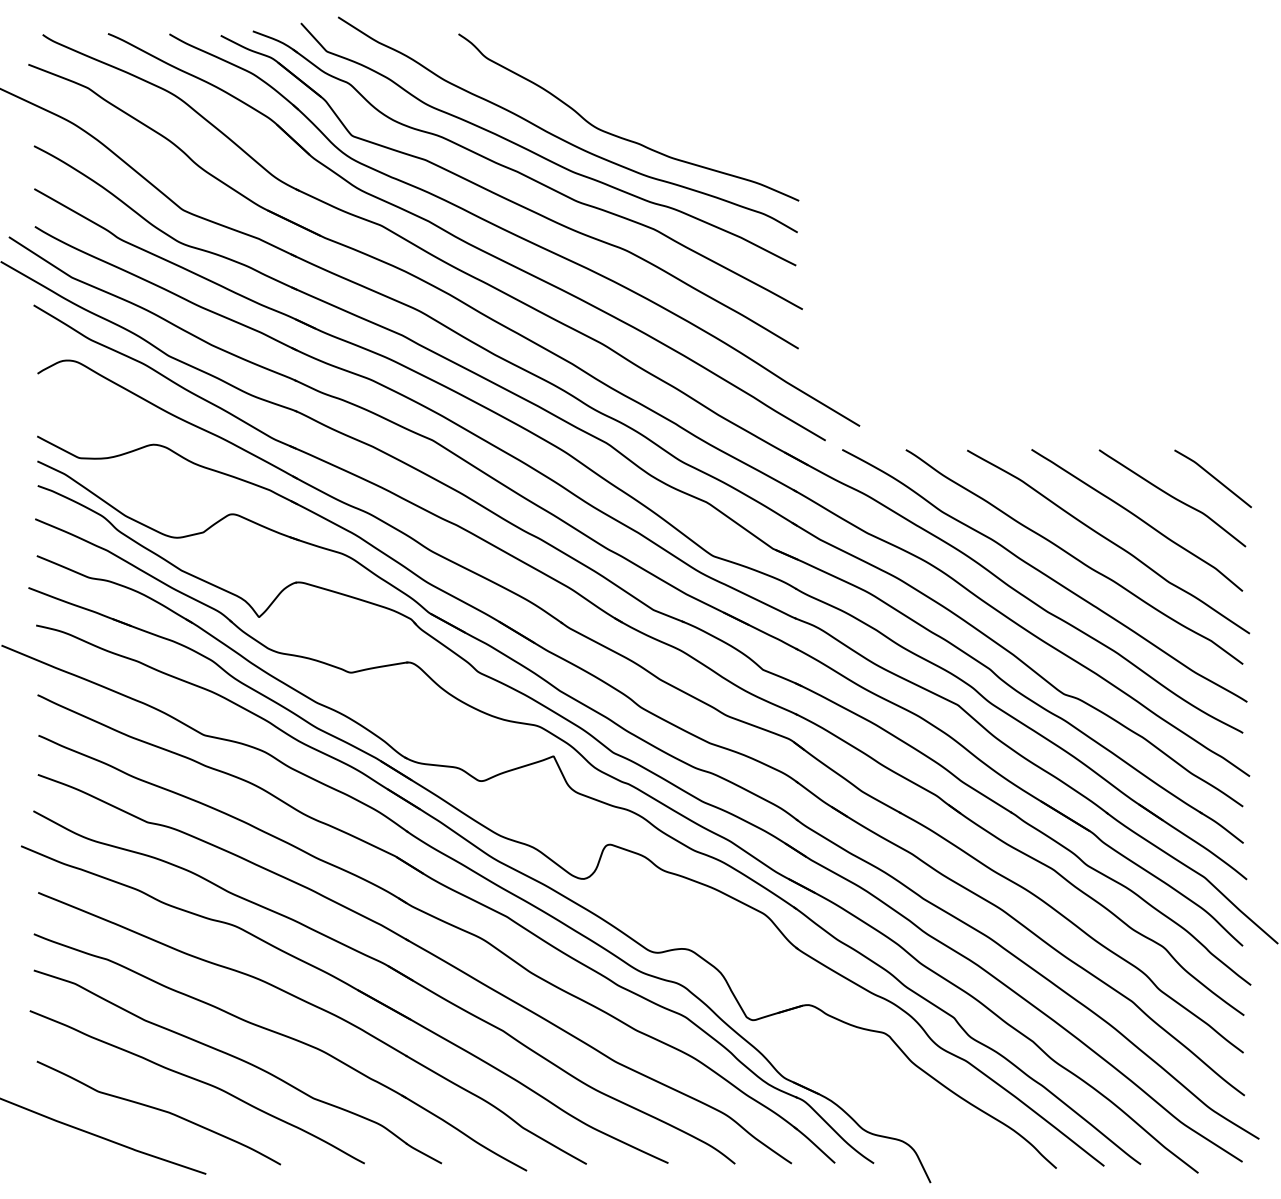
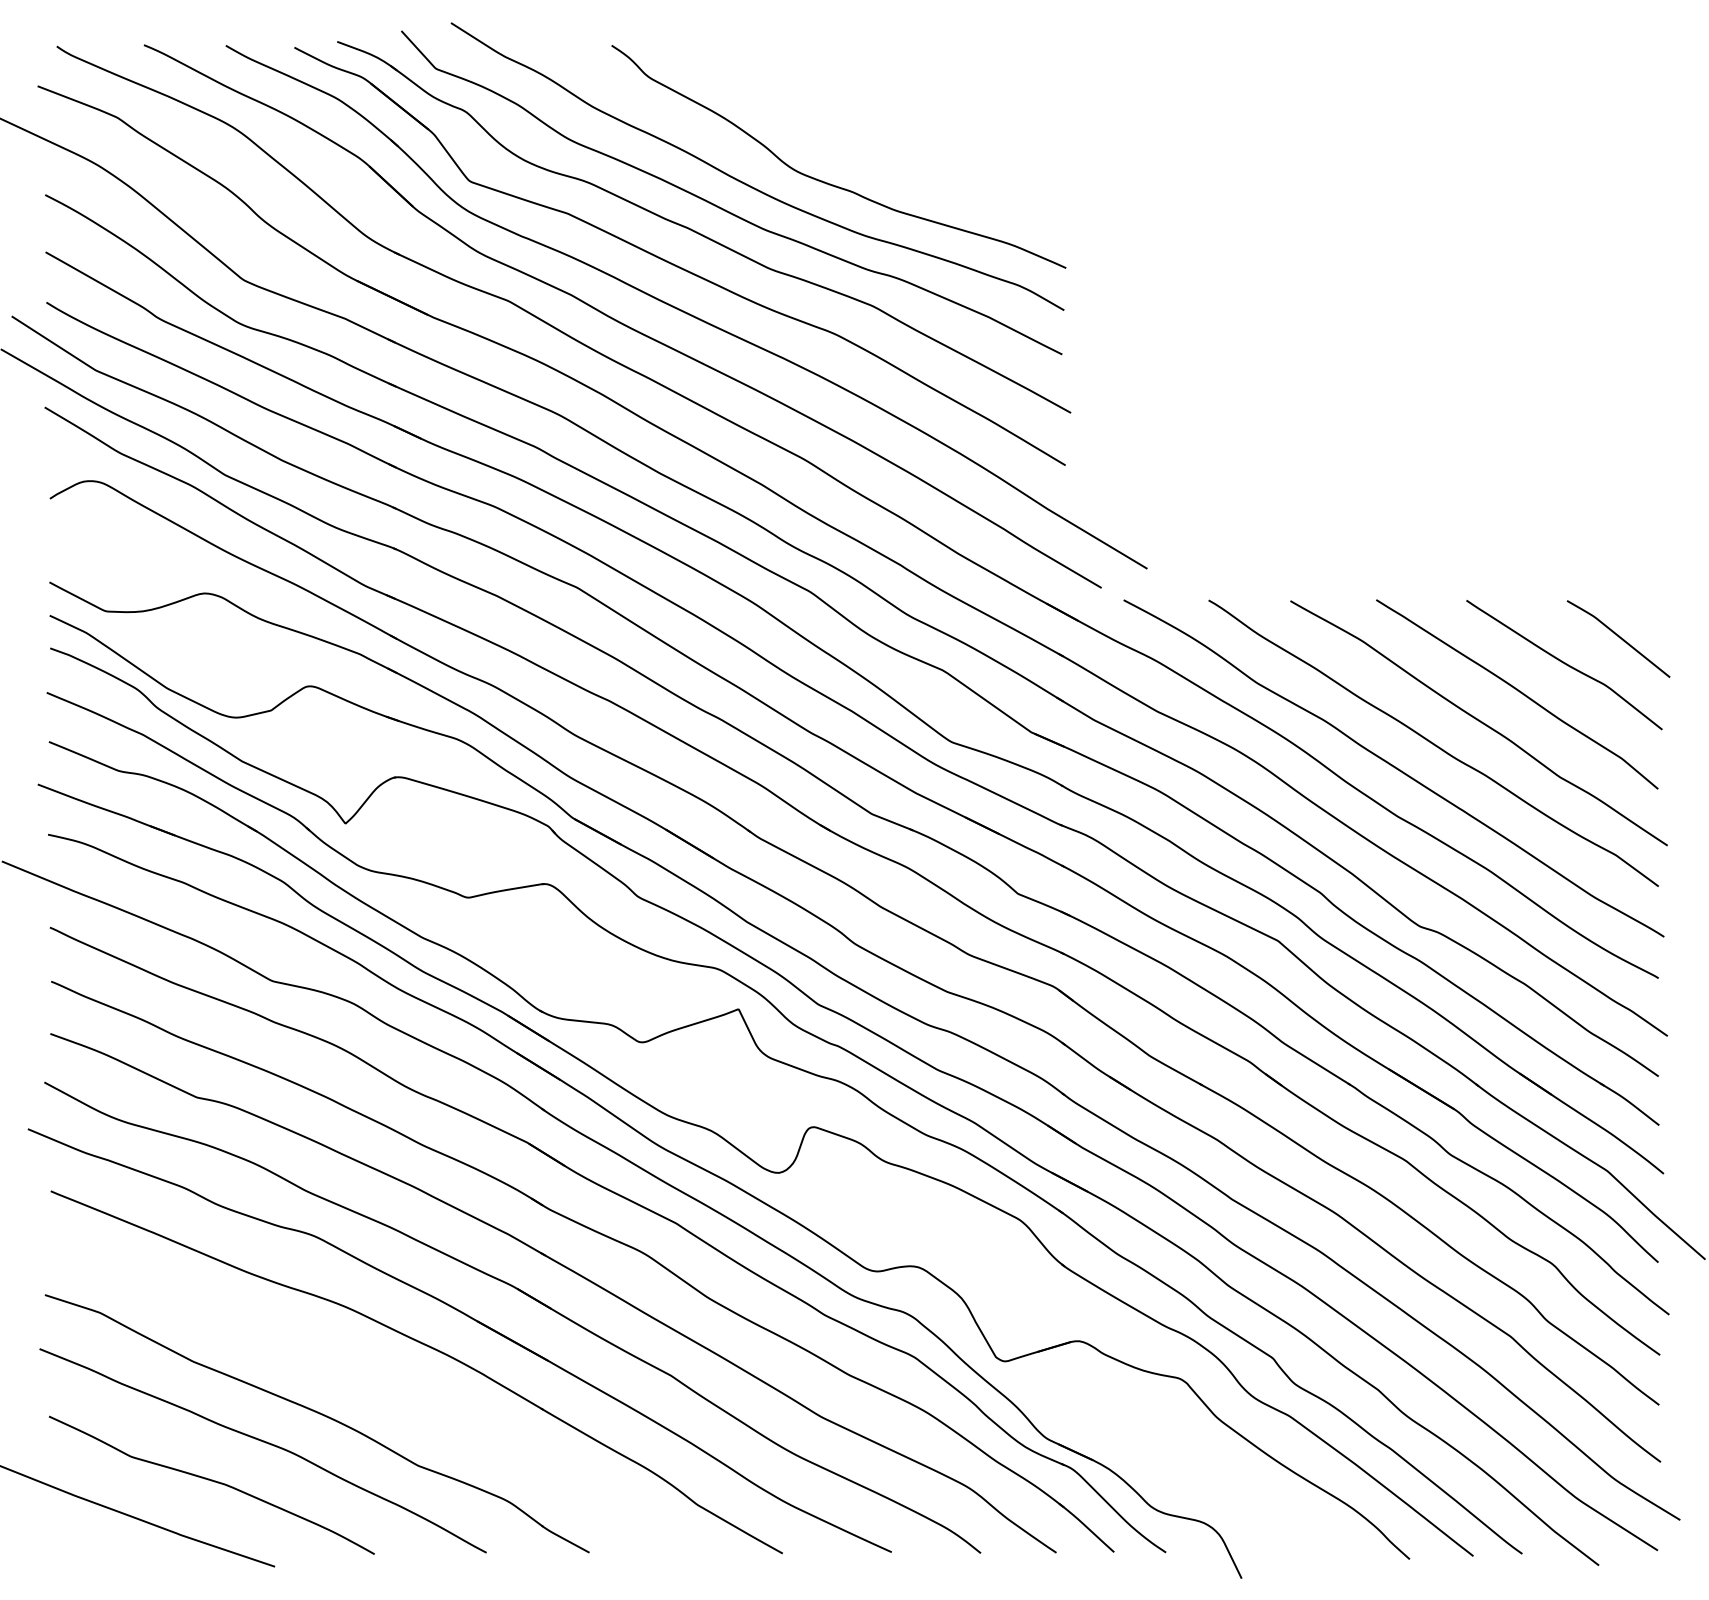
part: (286, 1037) -> (382, 1384), removed

